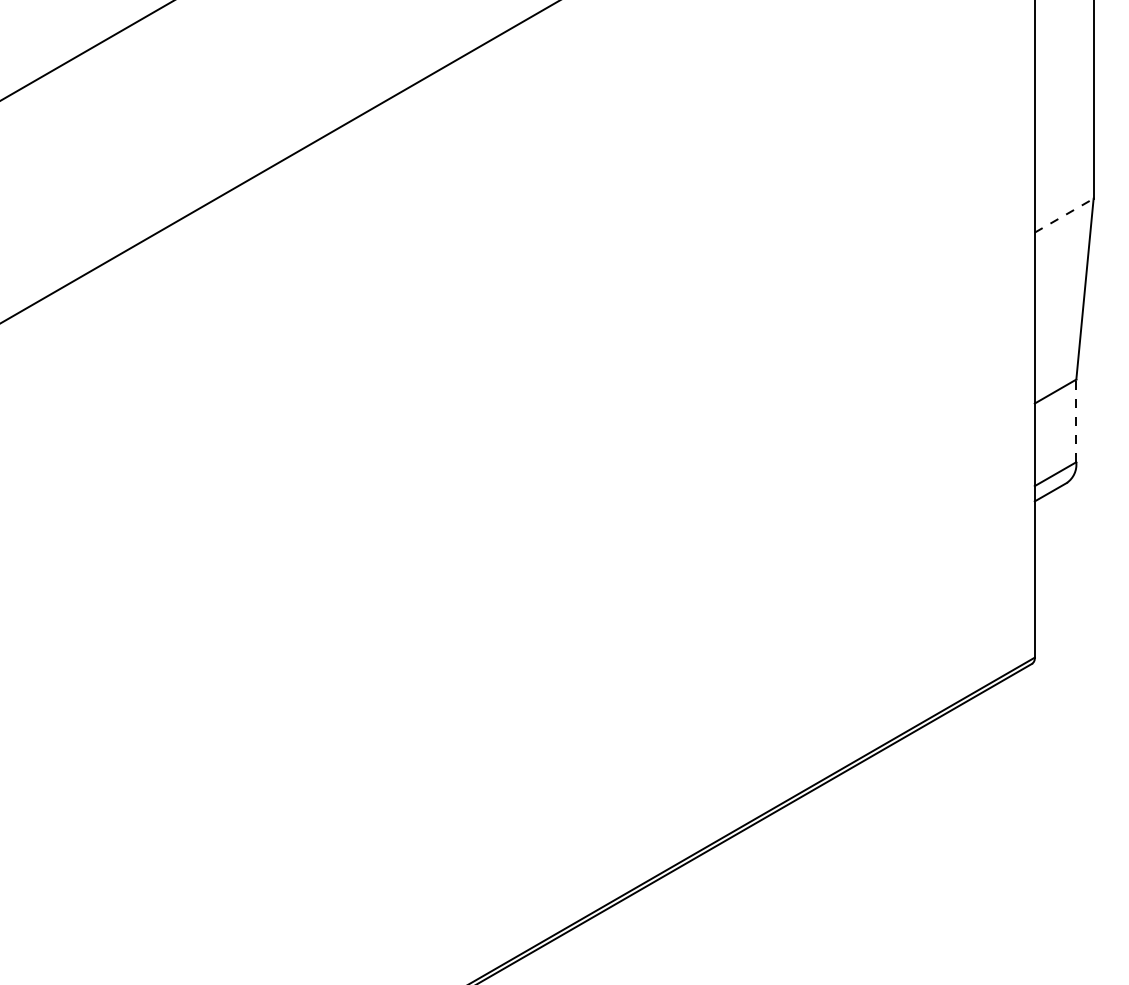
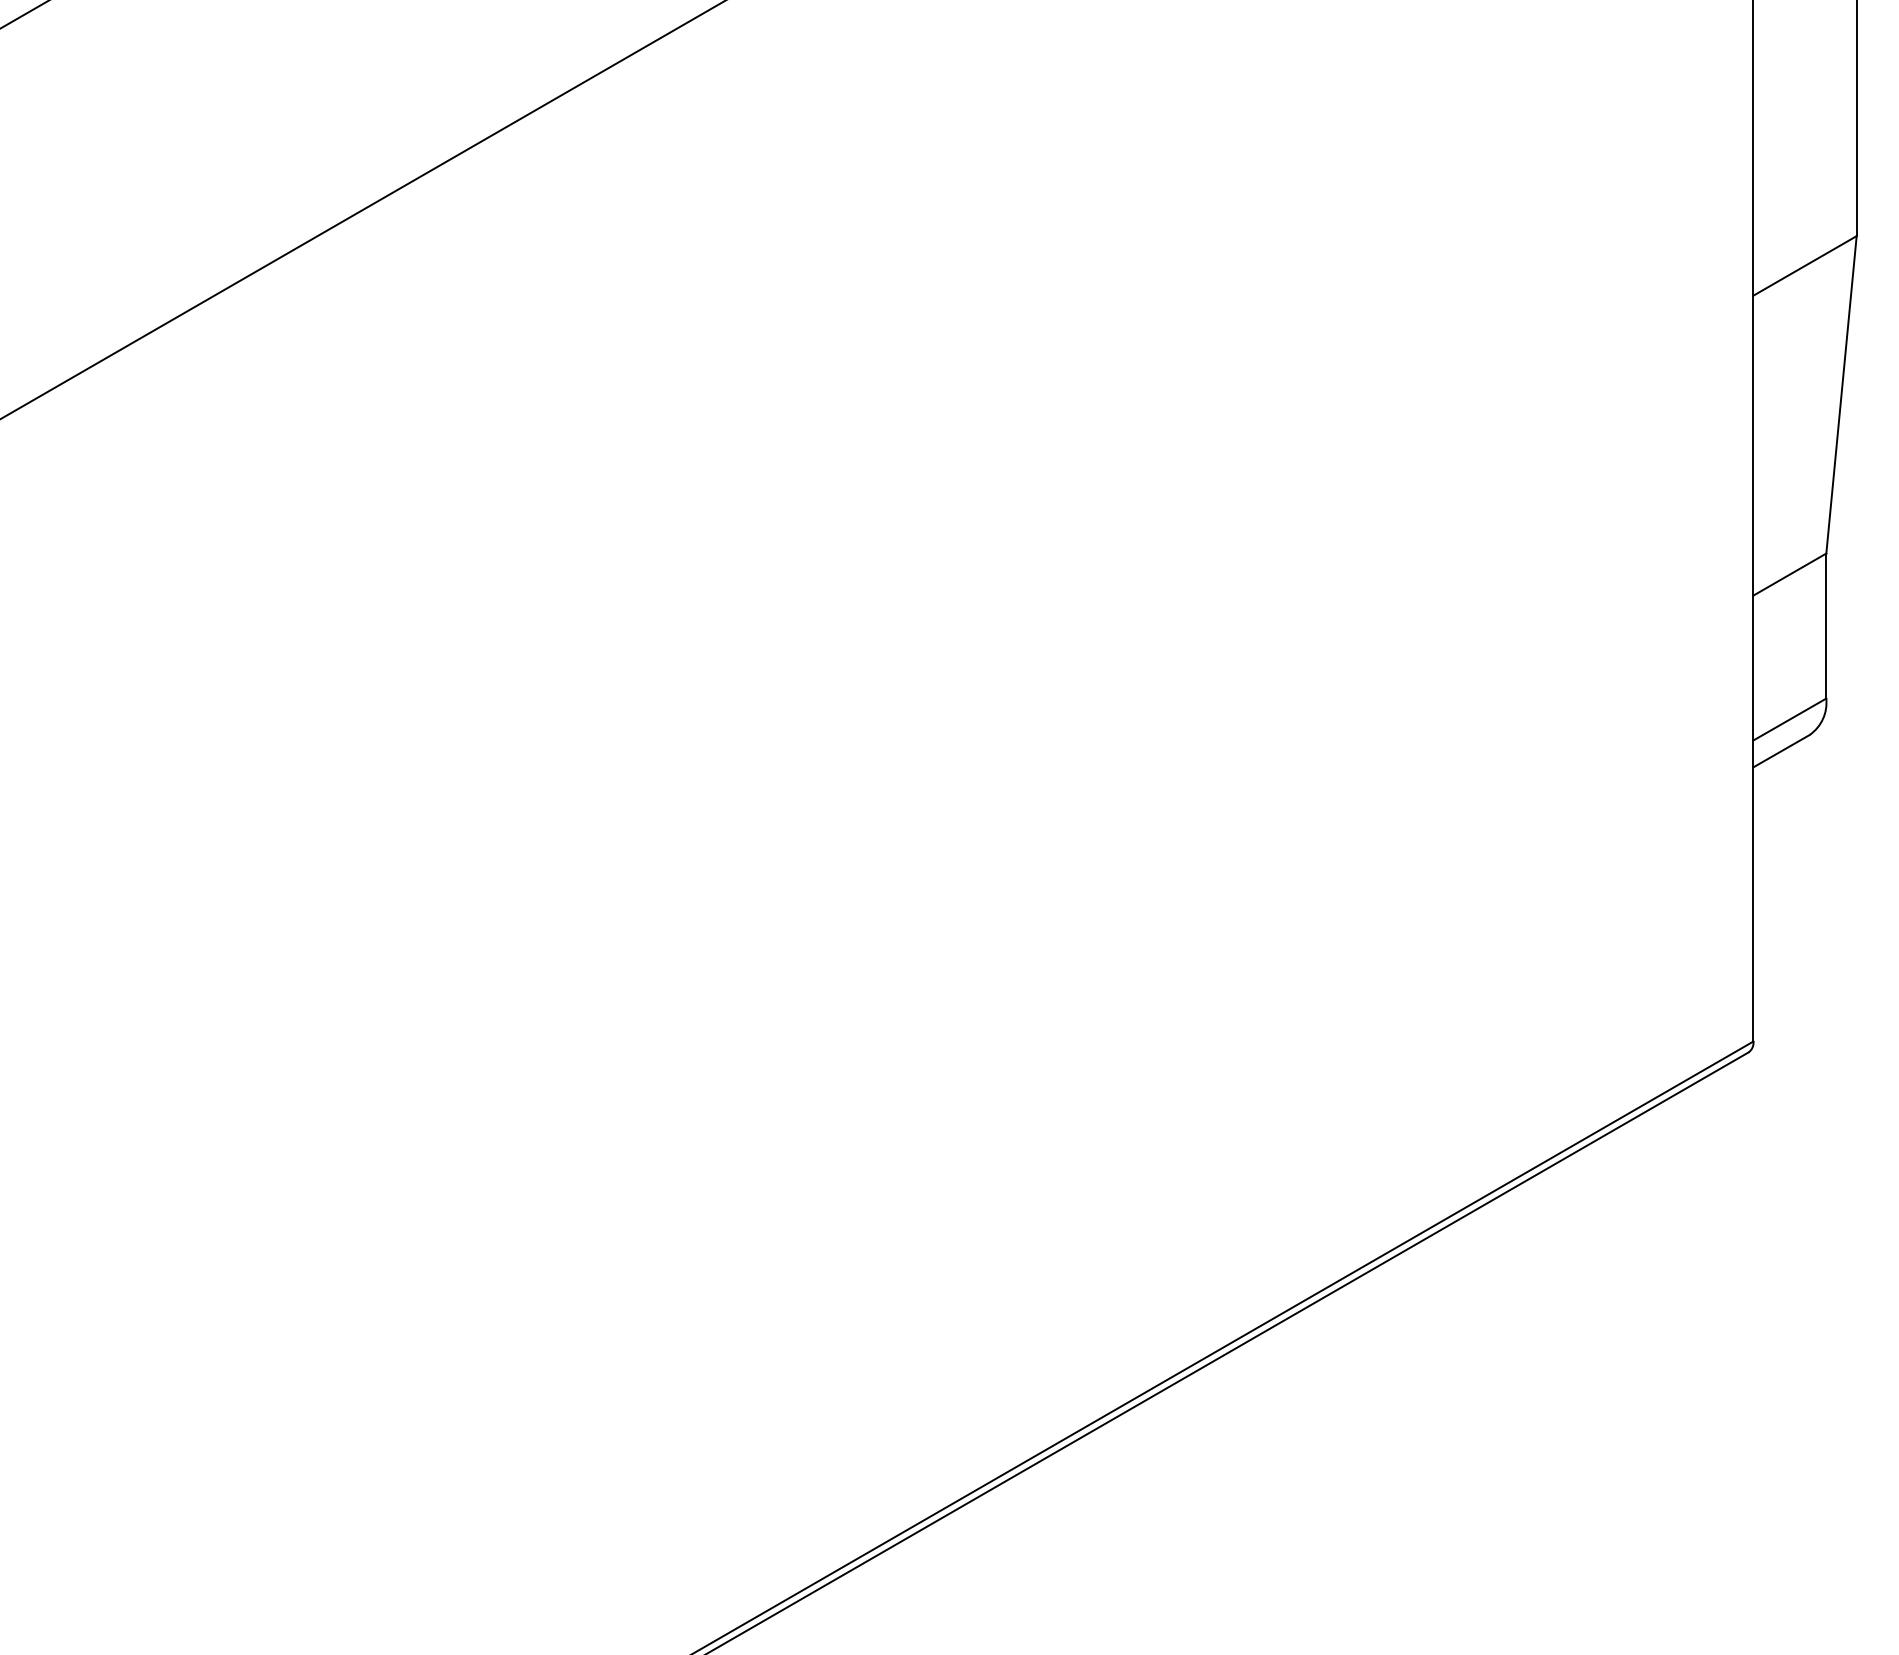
line: (1064, 215) -> (1805, 265), dashed -> solid
line: (1076, 420) -> (1826, 625), dashed -> solid

